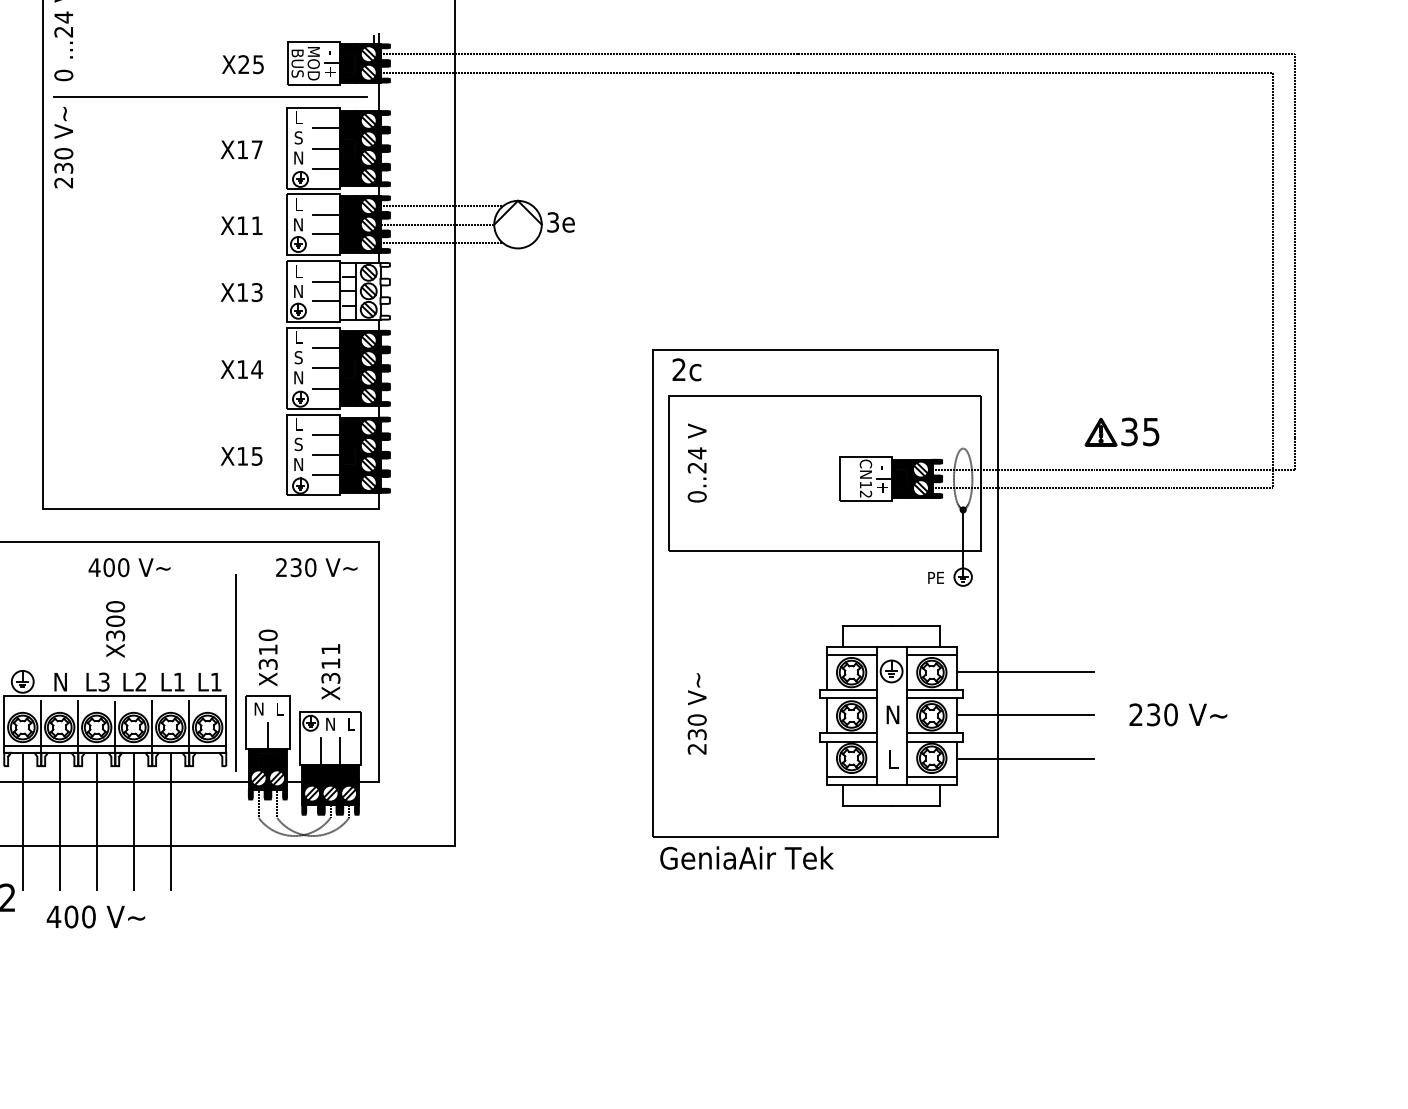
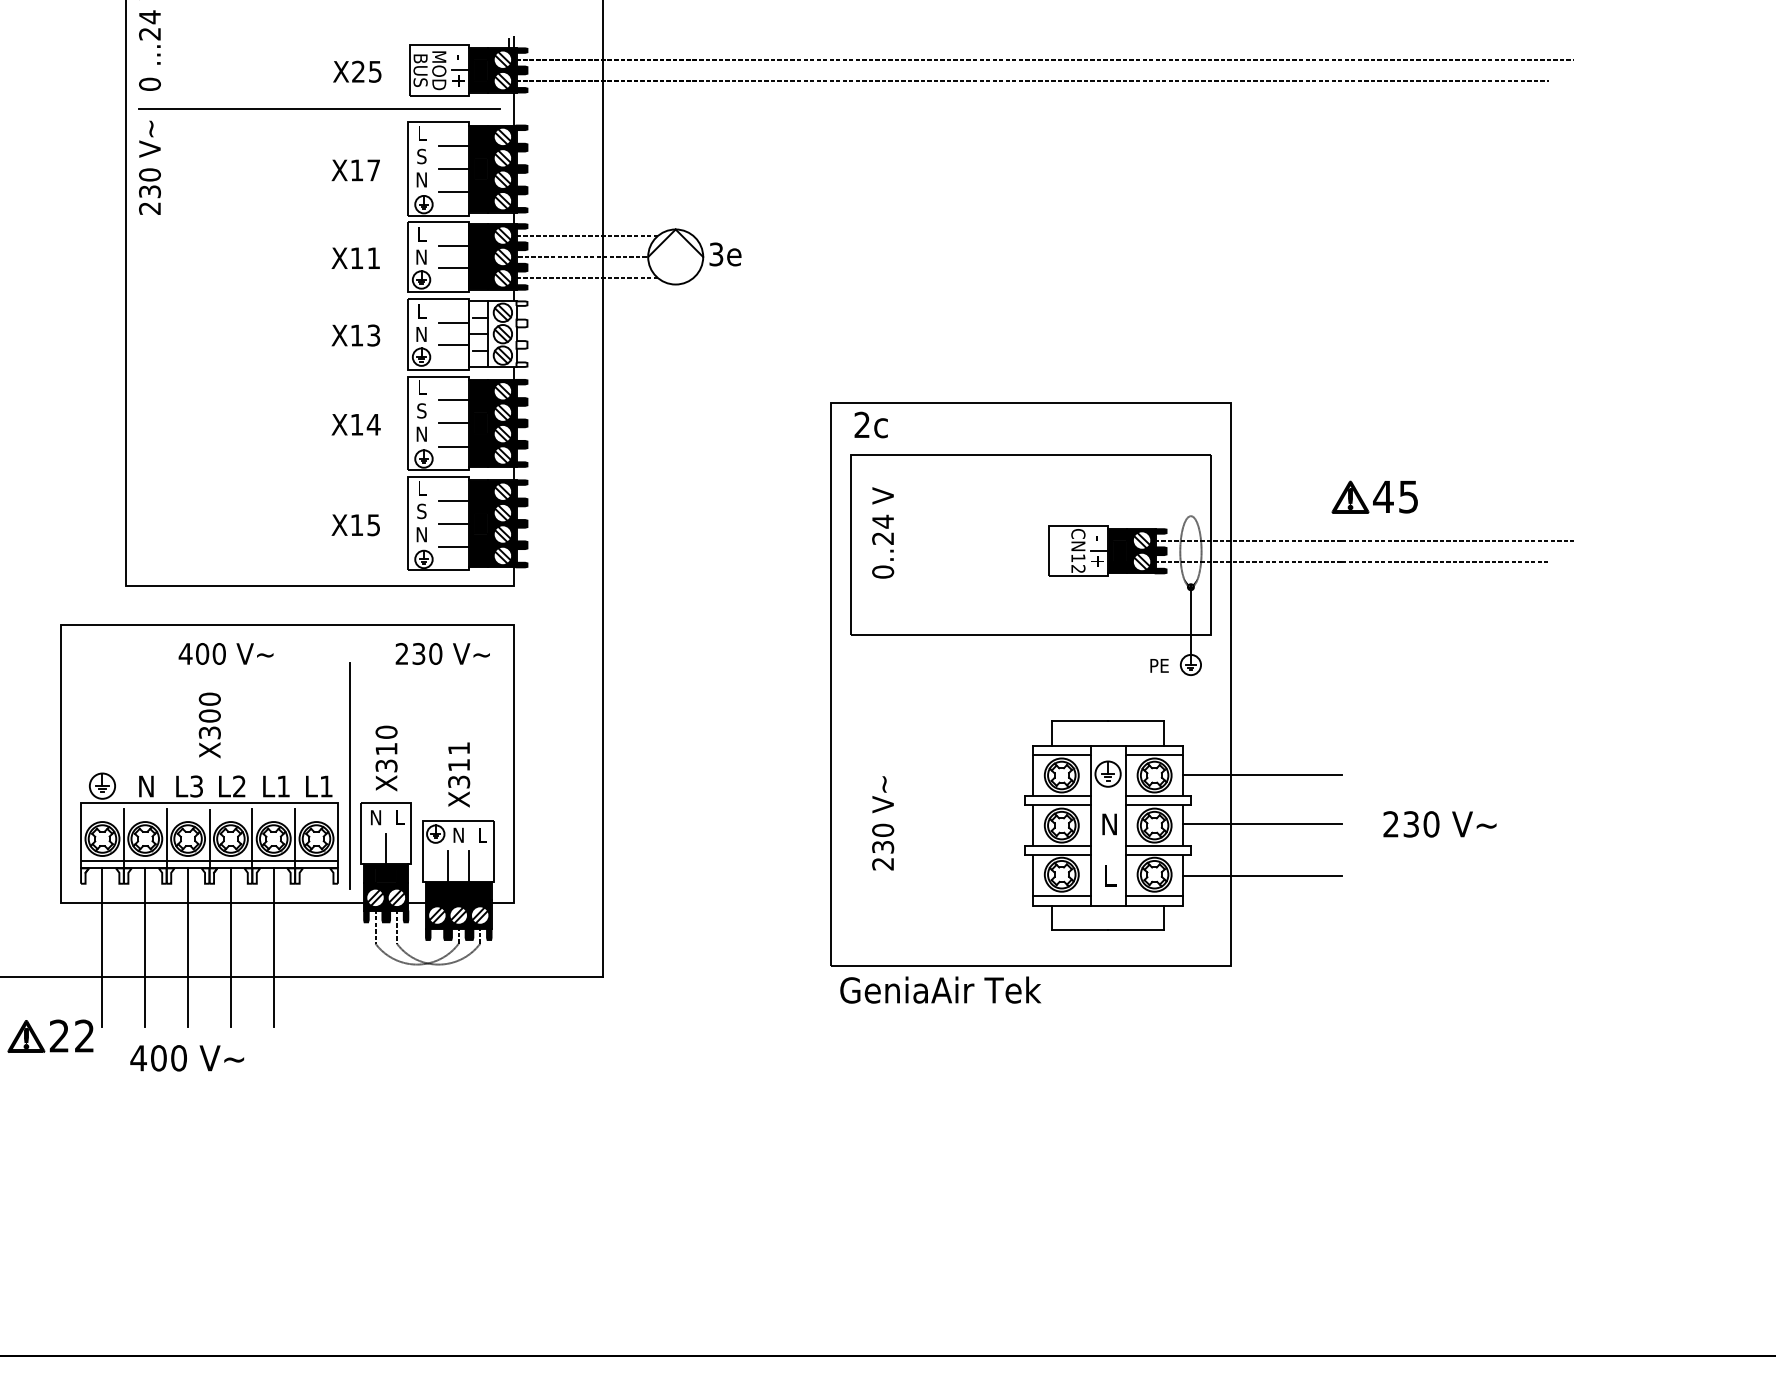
line: (1294, 261) -> (1574, 299), removed
line: (1272, 280) -> (1549, 321), removed
text: (1129, 431) -> (1383, 496), 35 -> 45

